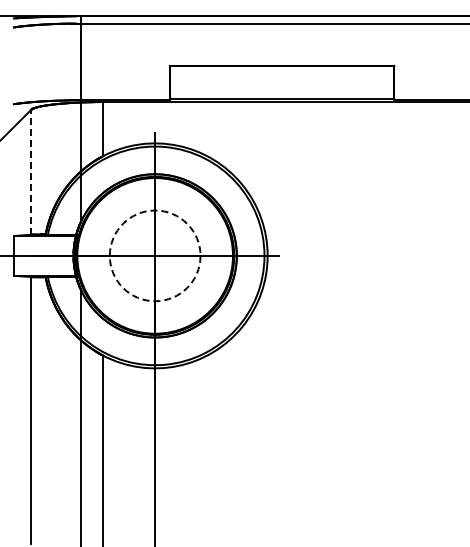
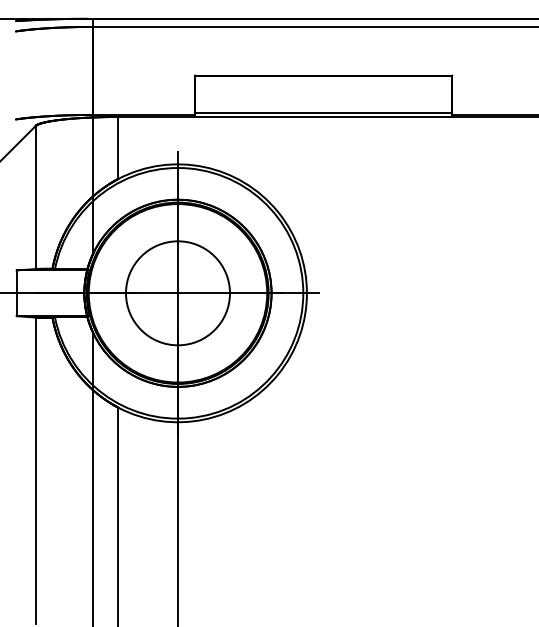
line: (31, 171) -> (36, 196), dashed -> solid
circle: (154, 255) -> (177, 292), dashed -> solid

